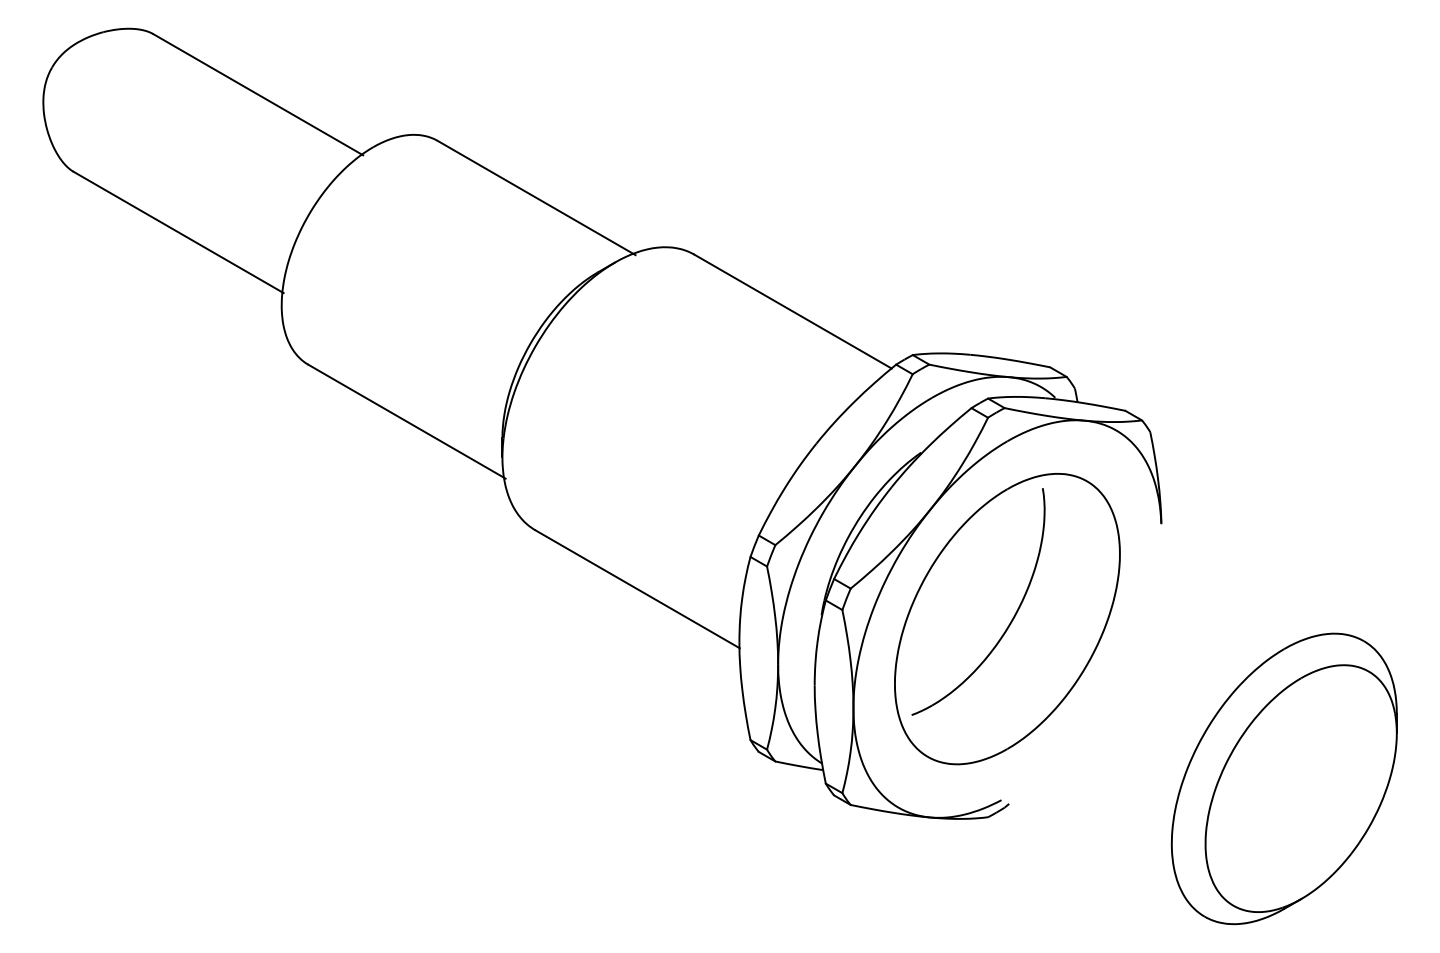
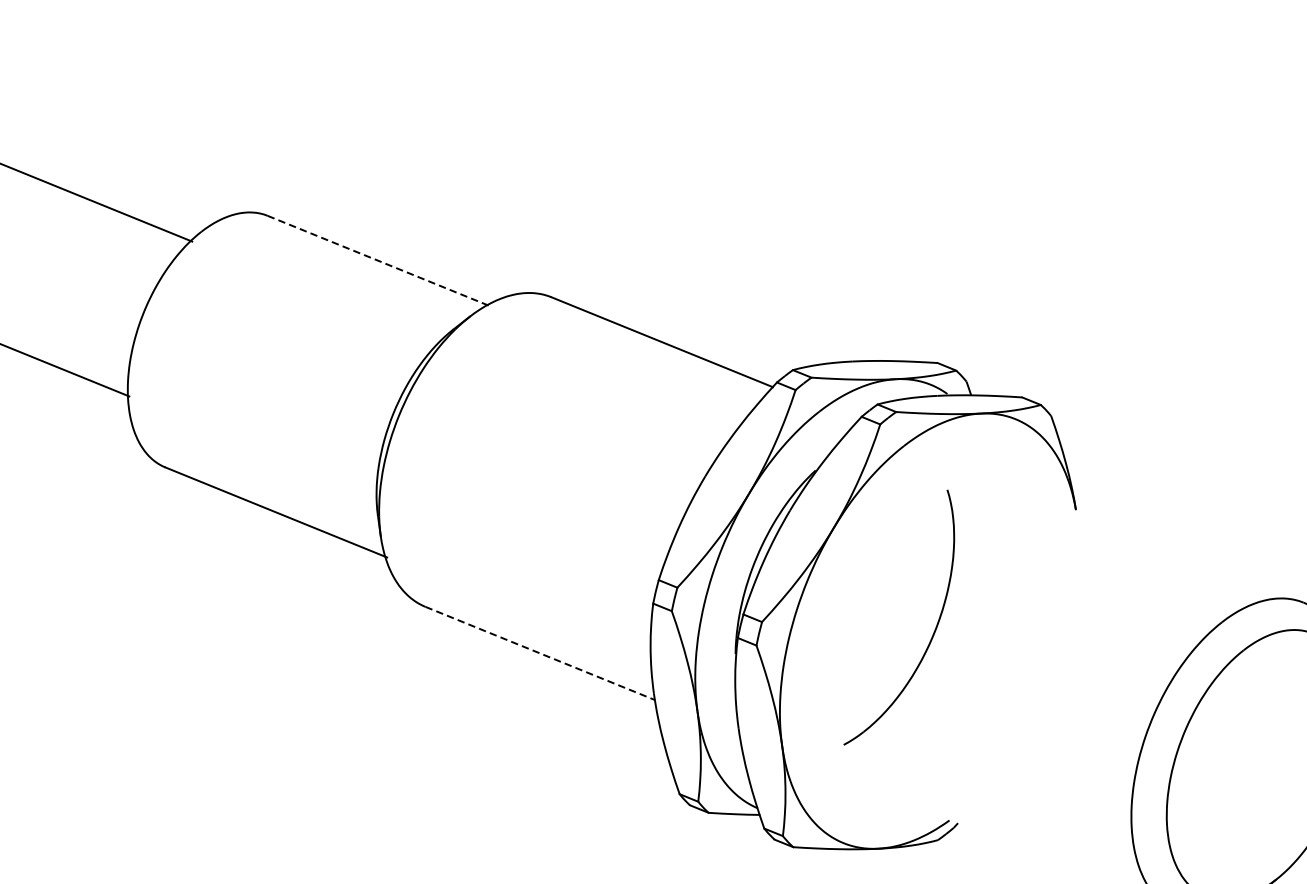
line: (537, 198) -> (379, 261), solid -> dashed
line: (637, 589) -> (540, 653), solid -> dashed
part: (1007, 619) -> (929, 631), removed

